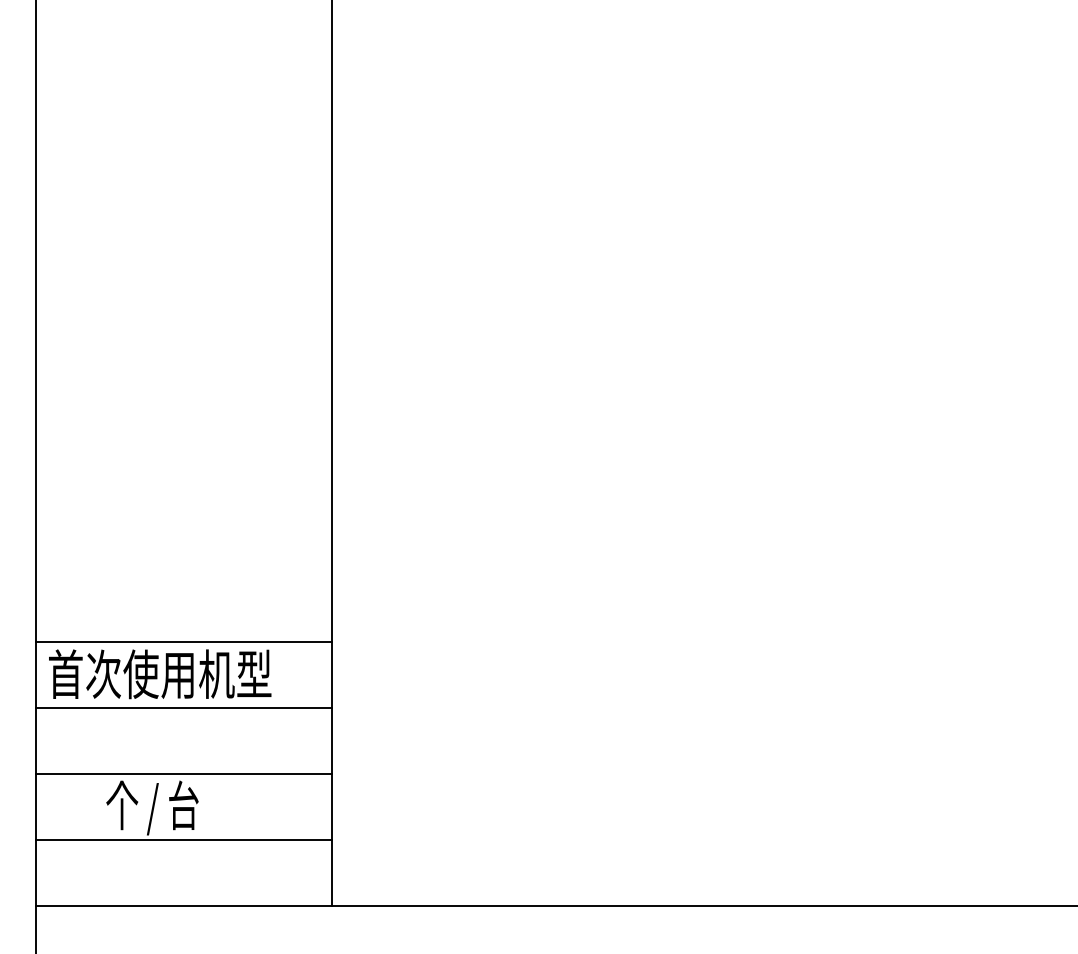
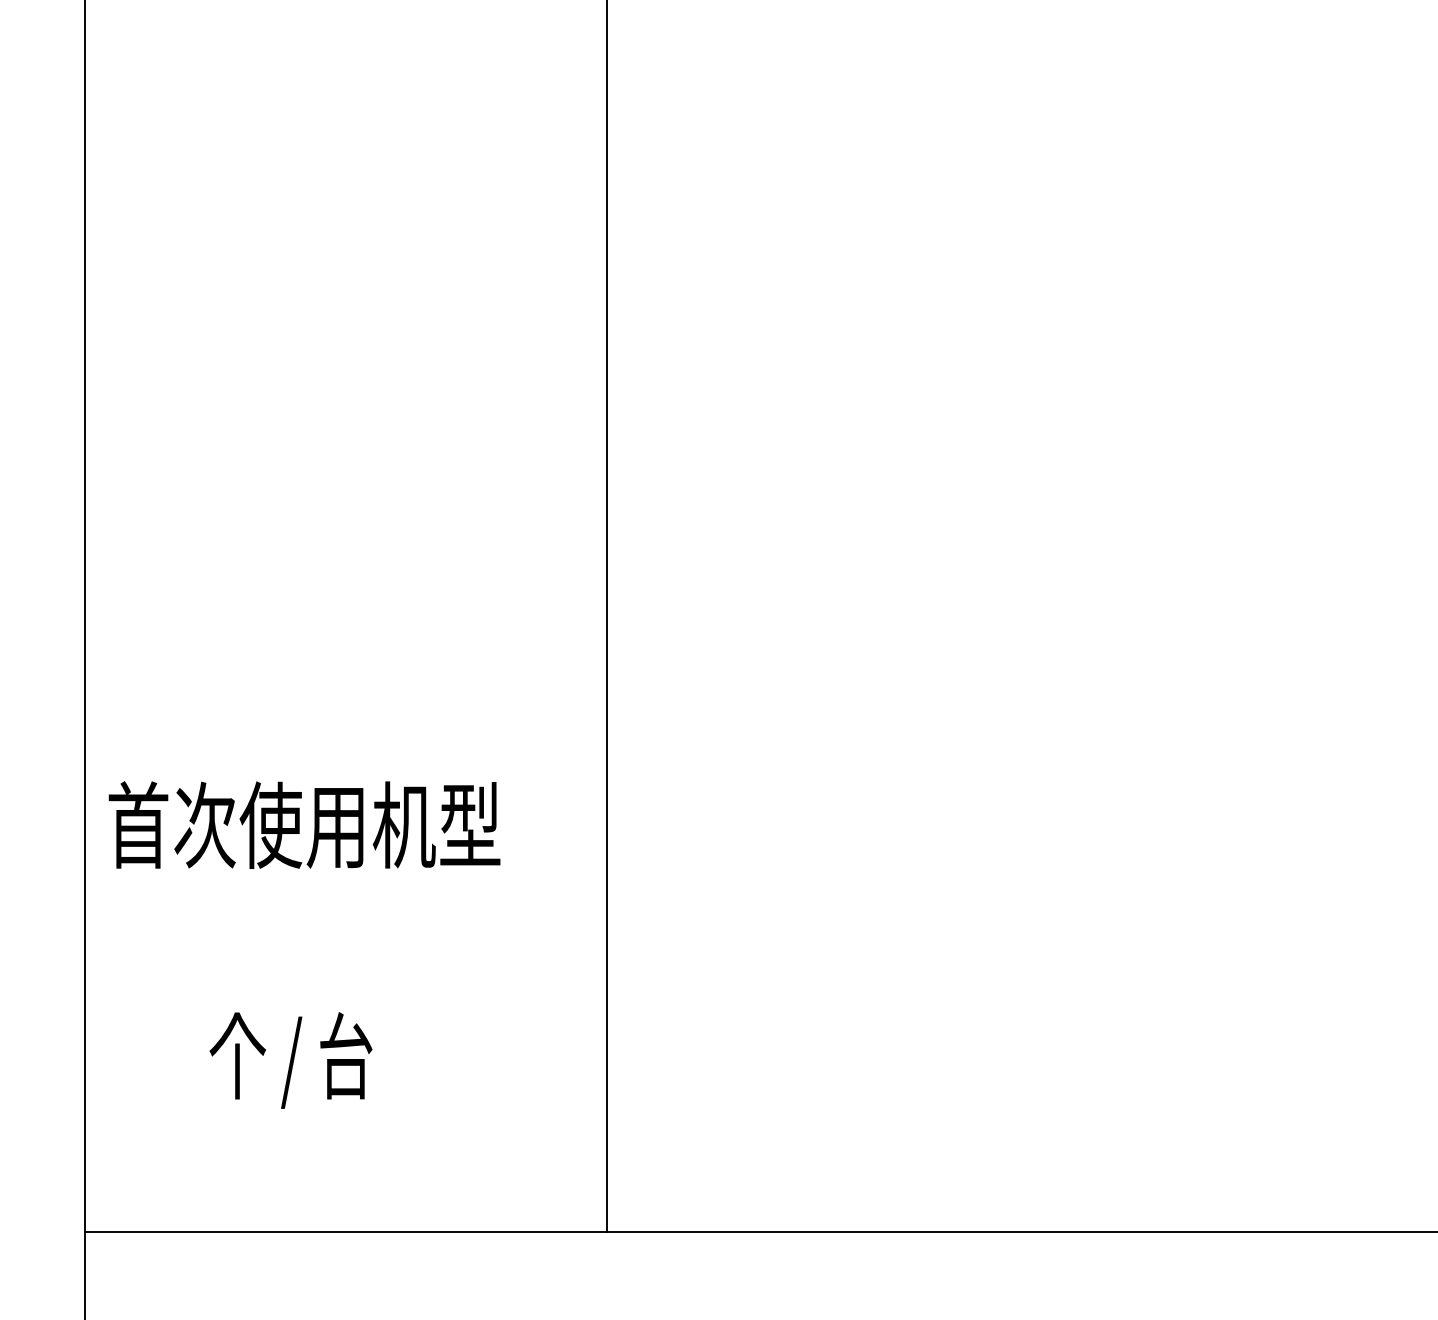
line: (183, 642) -> (345, 769), removed
line: (183, 708) -> (345, 885), removed
line: (183, 773) -> (345, 999), removed
line: (183, 839) -> (345, 1115), removed

